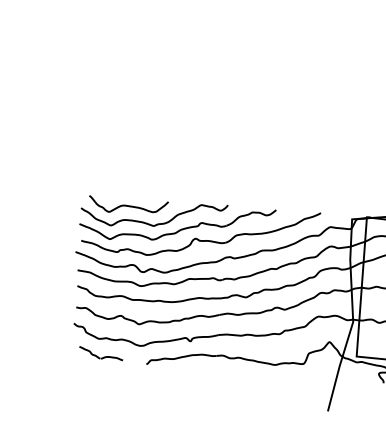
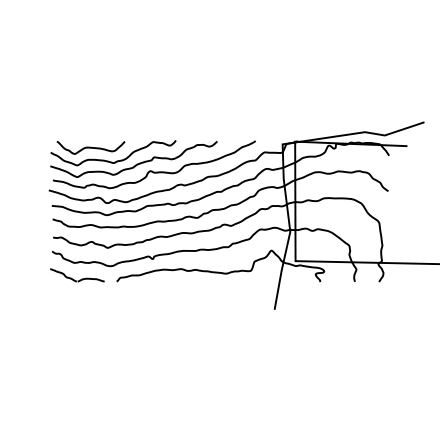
part: (101, 353) -> (77, 275), size x1.43

